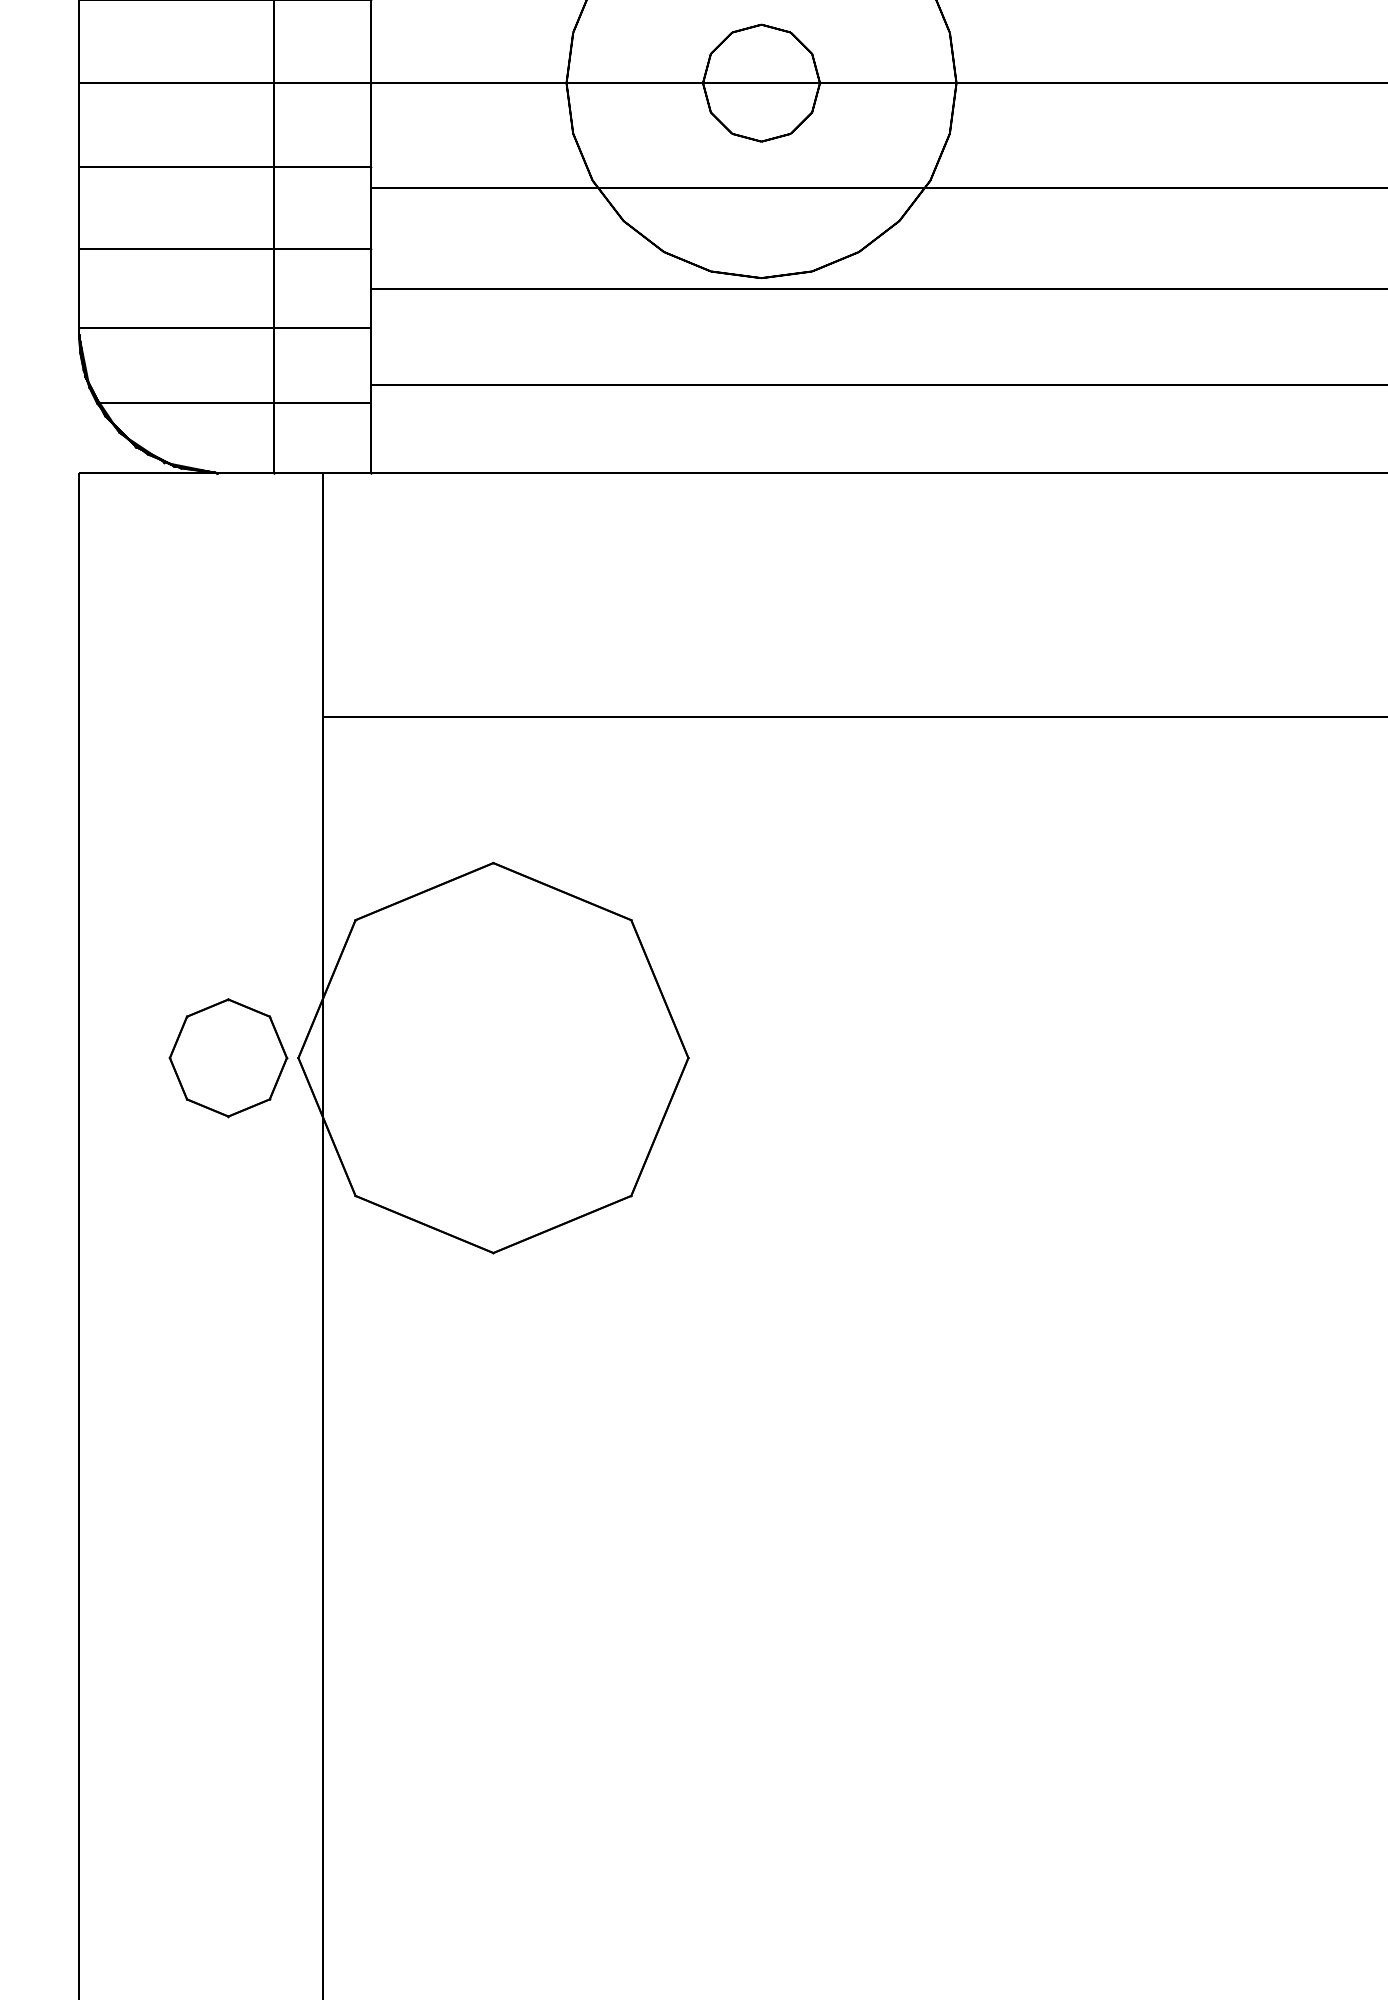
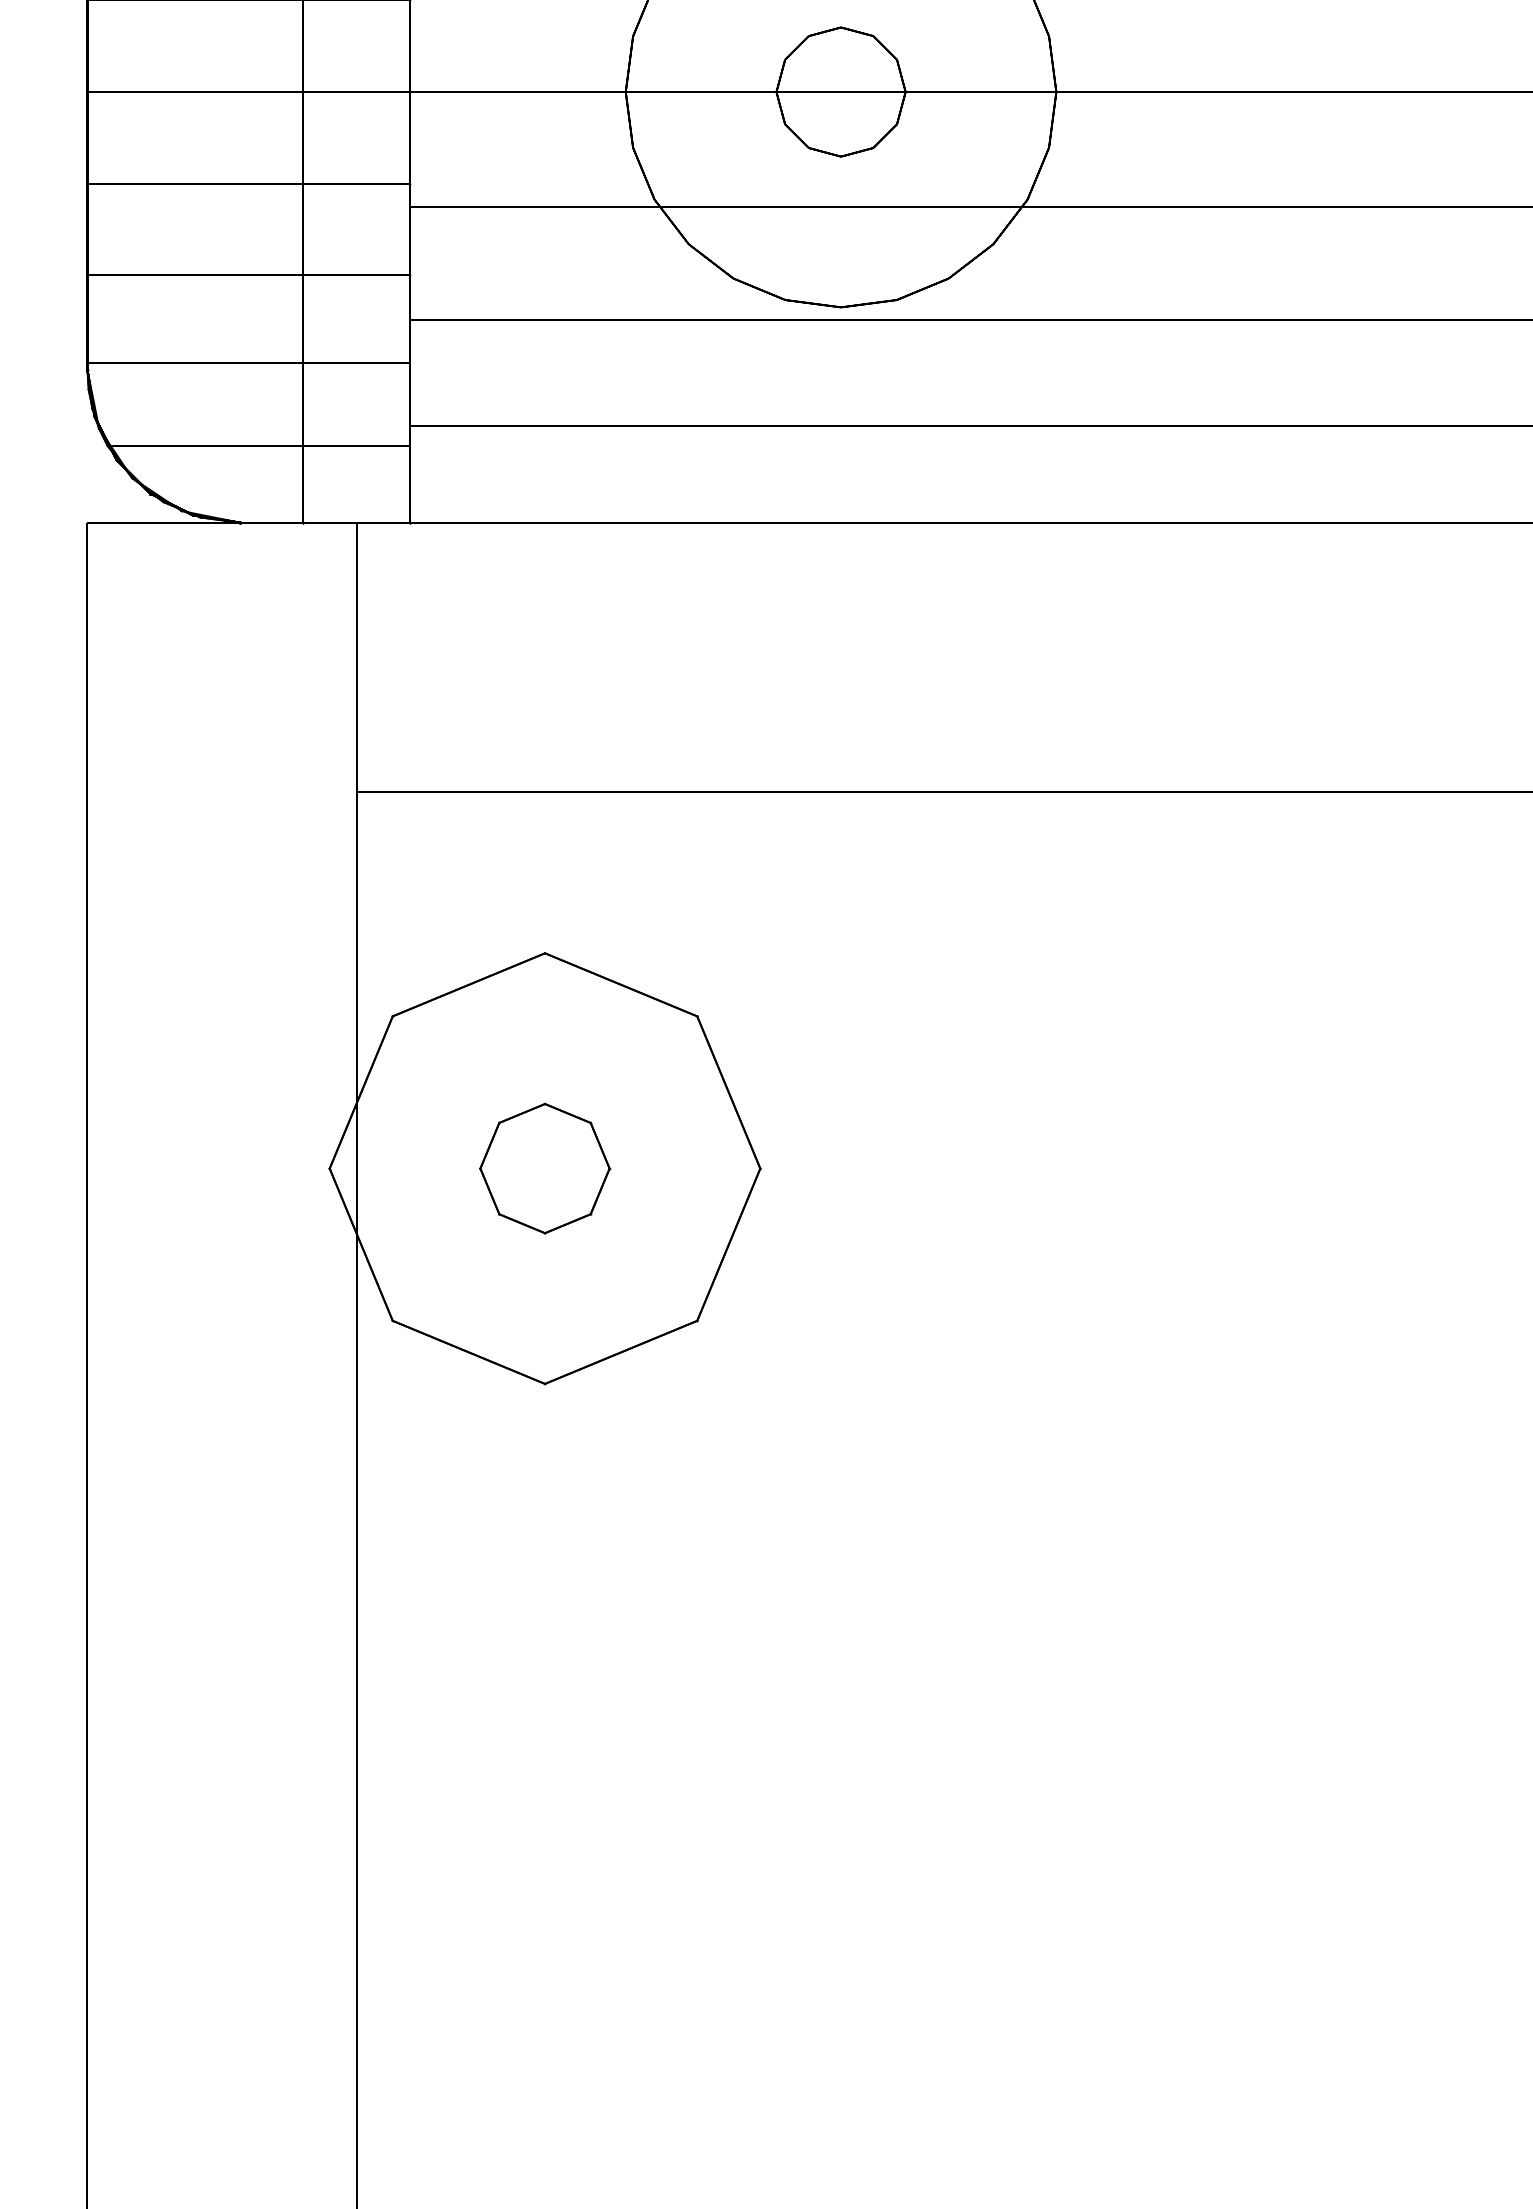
part: (228, 1058) -> (545, 1169), moved

